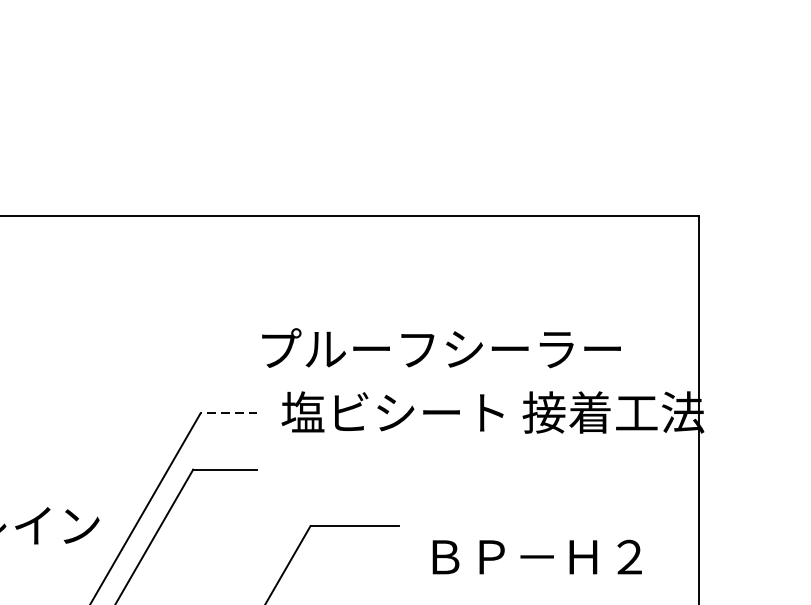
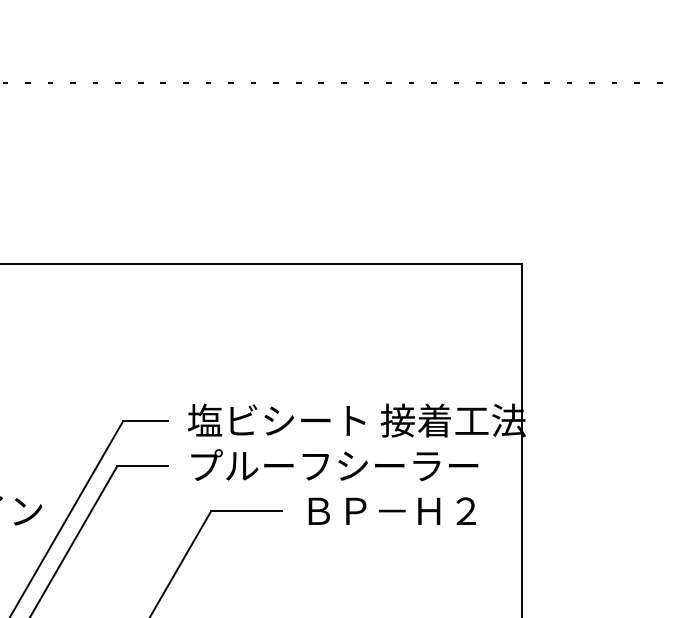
text: (441, 348) -> (334, 465), moved
line: (228, 413) -> (145, 421), dashed -> solid
text: (536, 556) -> (391, 510), moved

